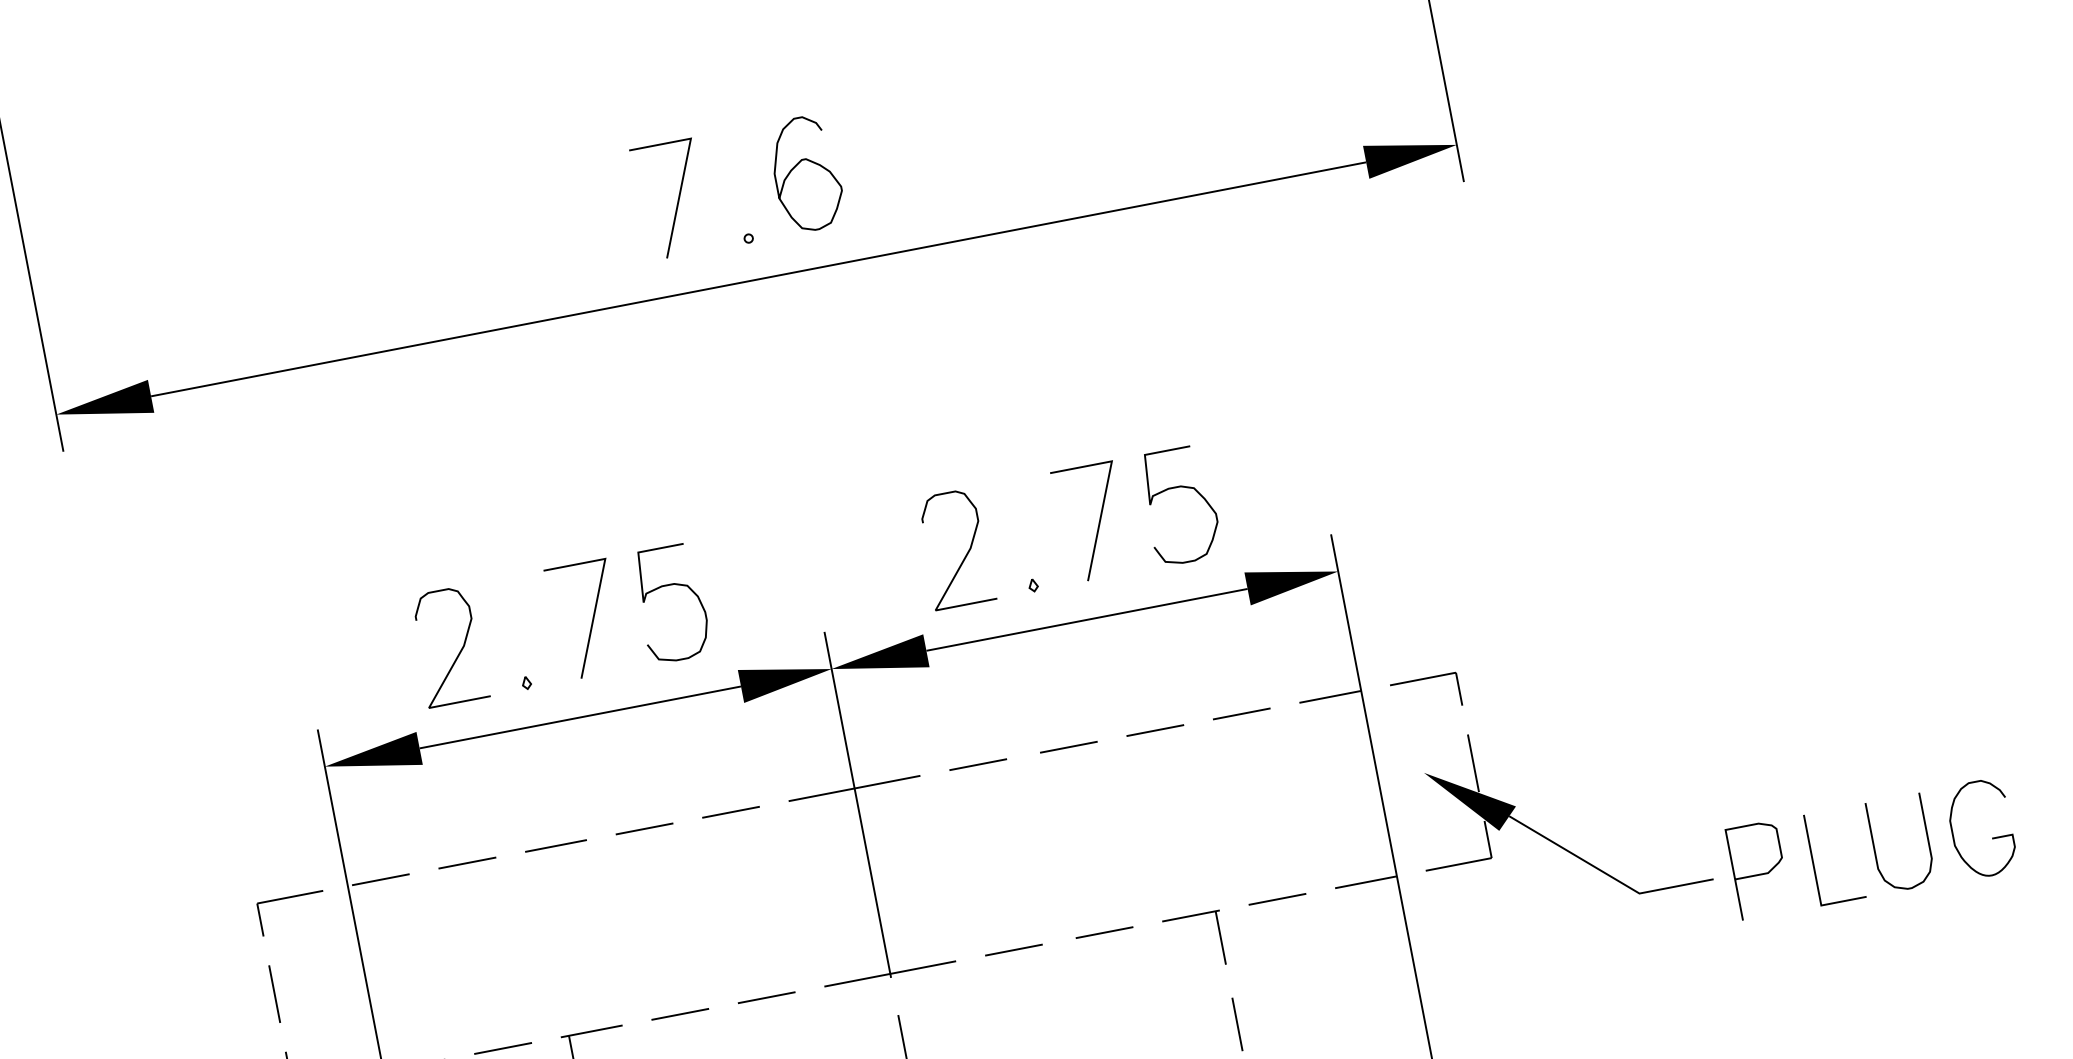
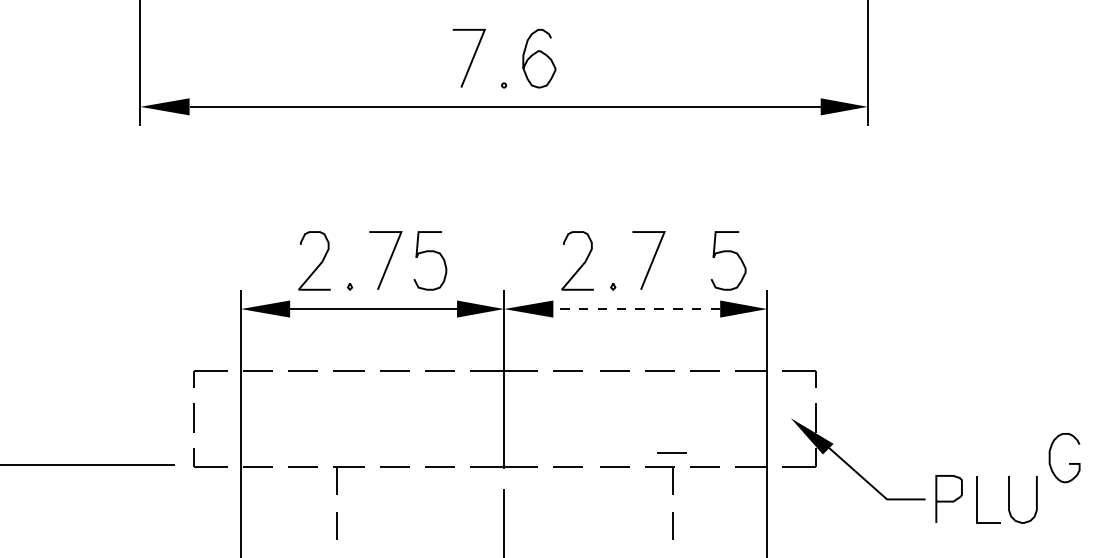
curve: (1177, 489) -> (728, 252), moved
line: (1086, 620) -> (636, 309), solid -> dashed
curve: (1992, 837) -> (1069, 463), moved
line: (1207, 883) -> (671, 452), added

